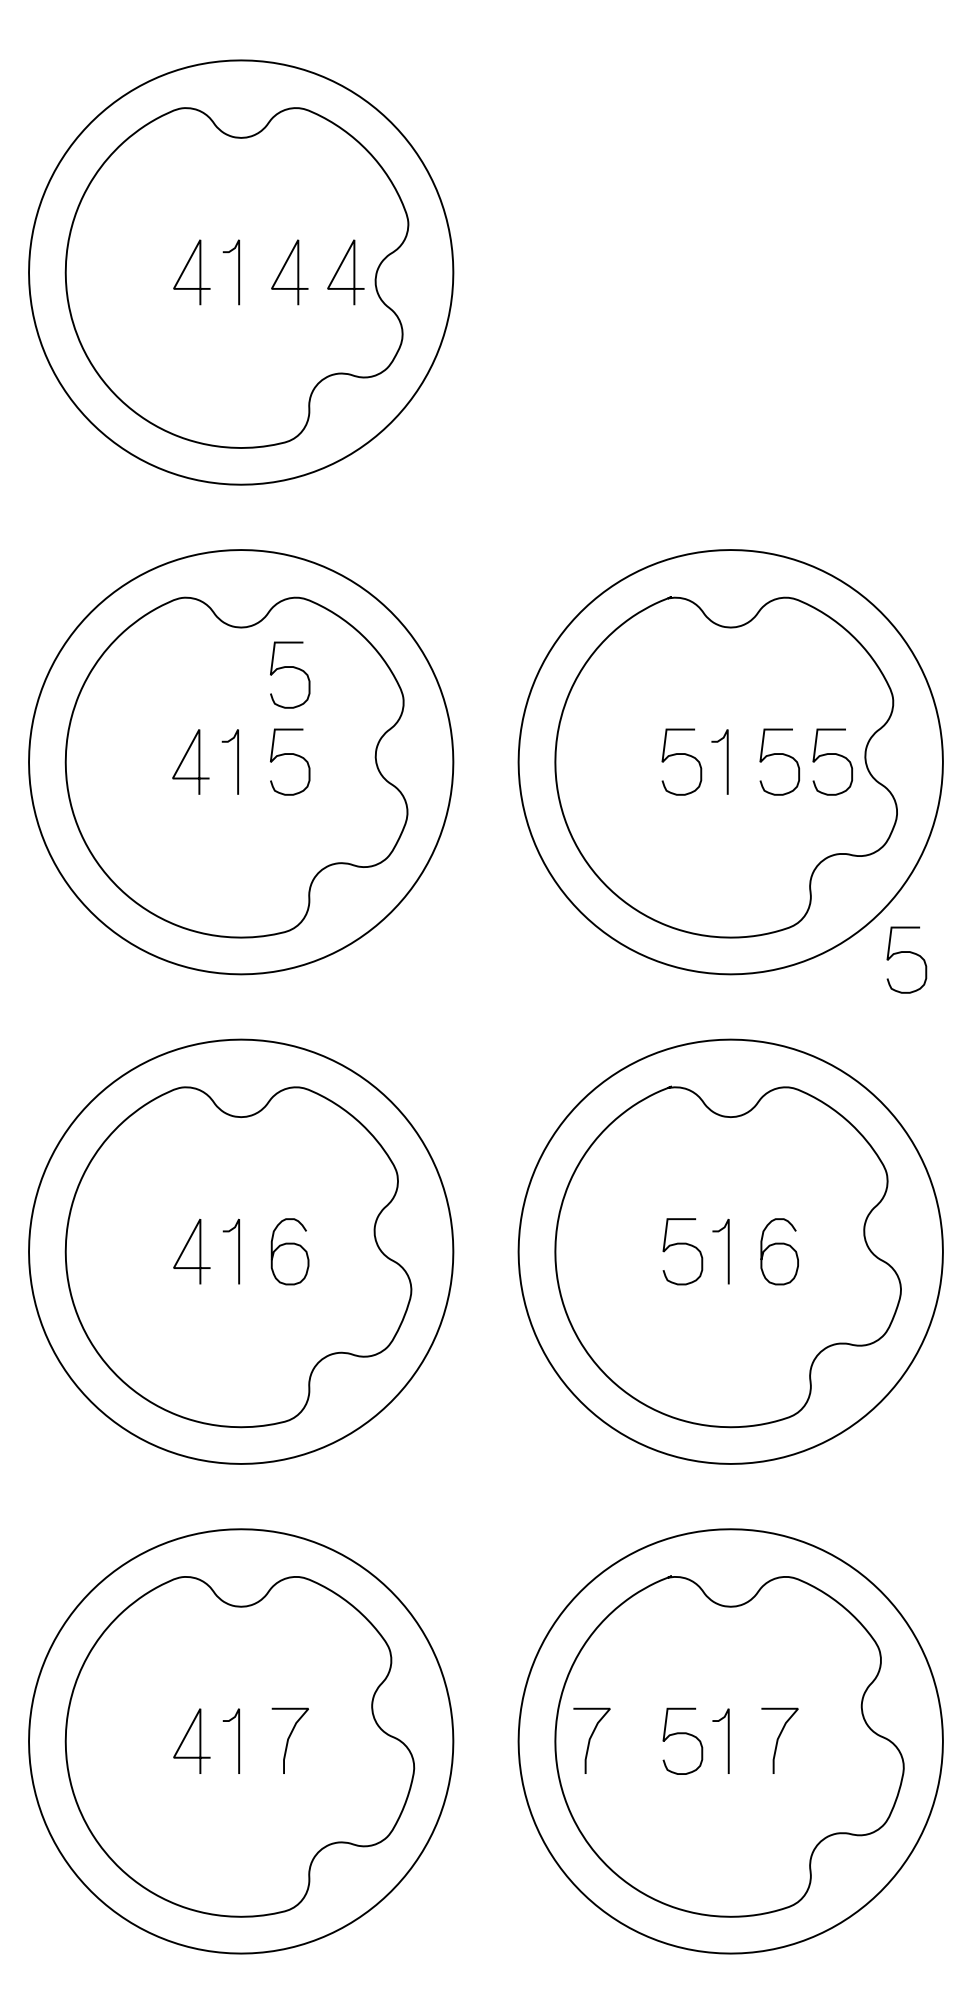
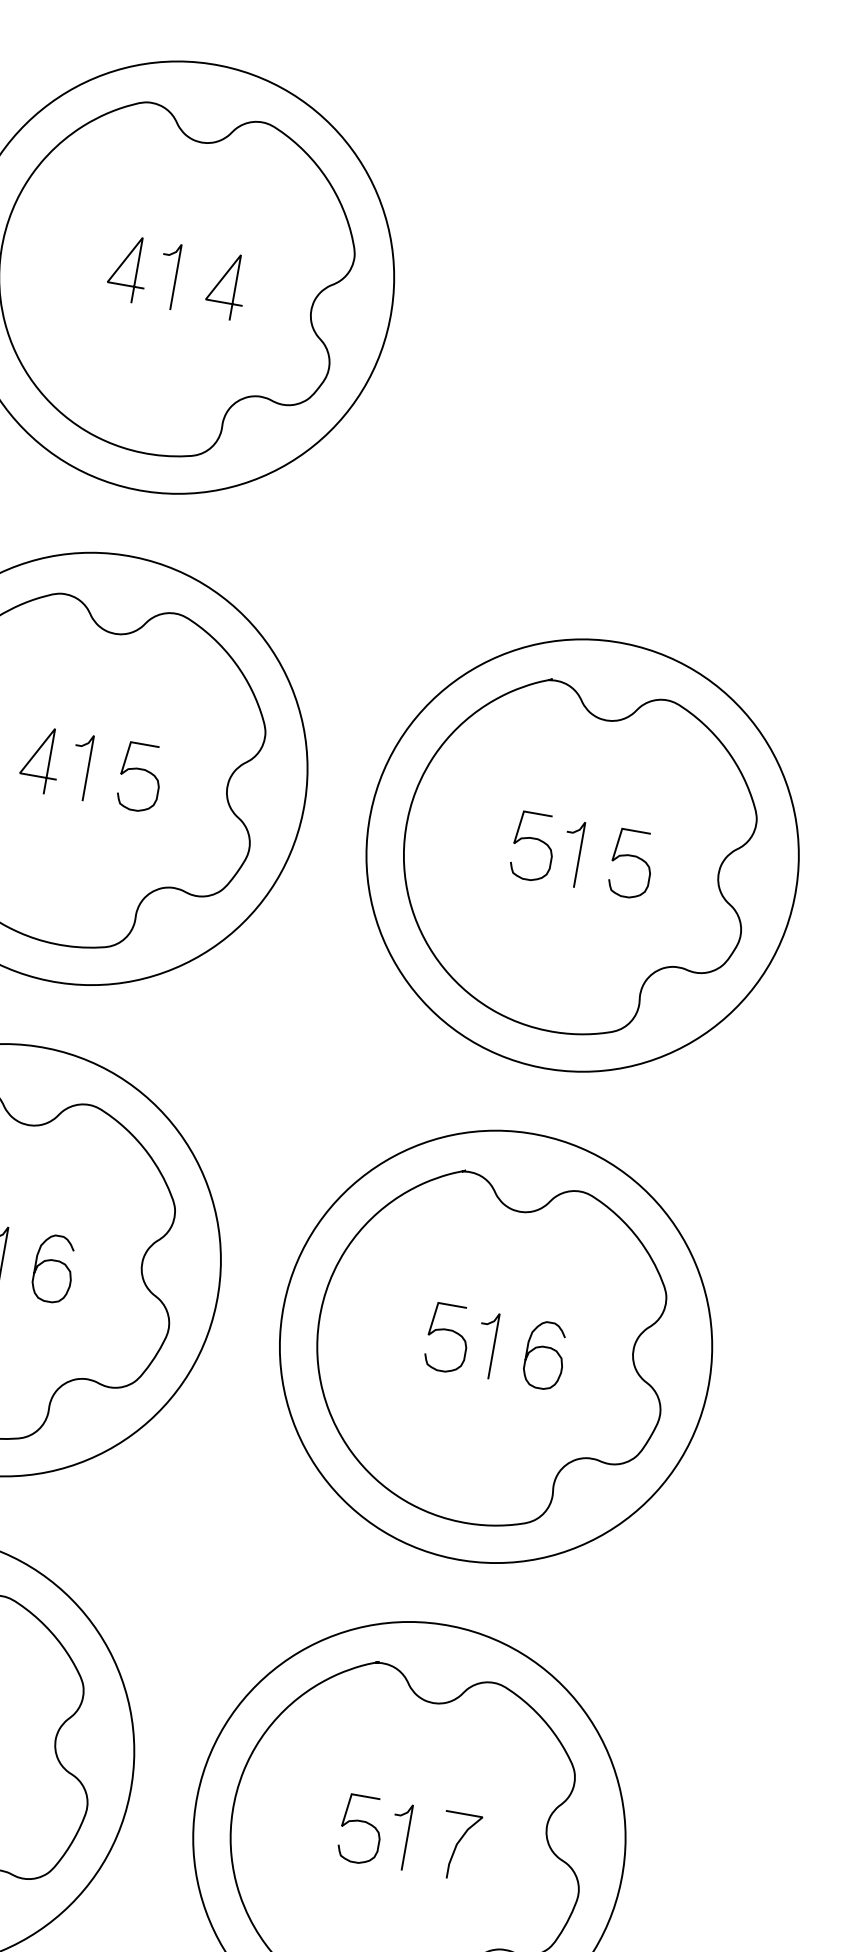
line: (339, 269) -> (277, 291), removed
curve: (293, 668) -> (160, 684), removed
curve: (832, 754) -> (686, 865), removed
curve: (906, 952) -> (725, 1077), removed
curve: (590, 1740) -> (268, 1812), removed

